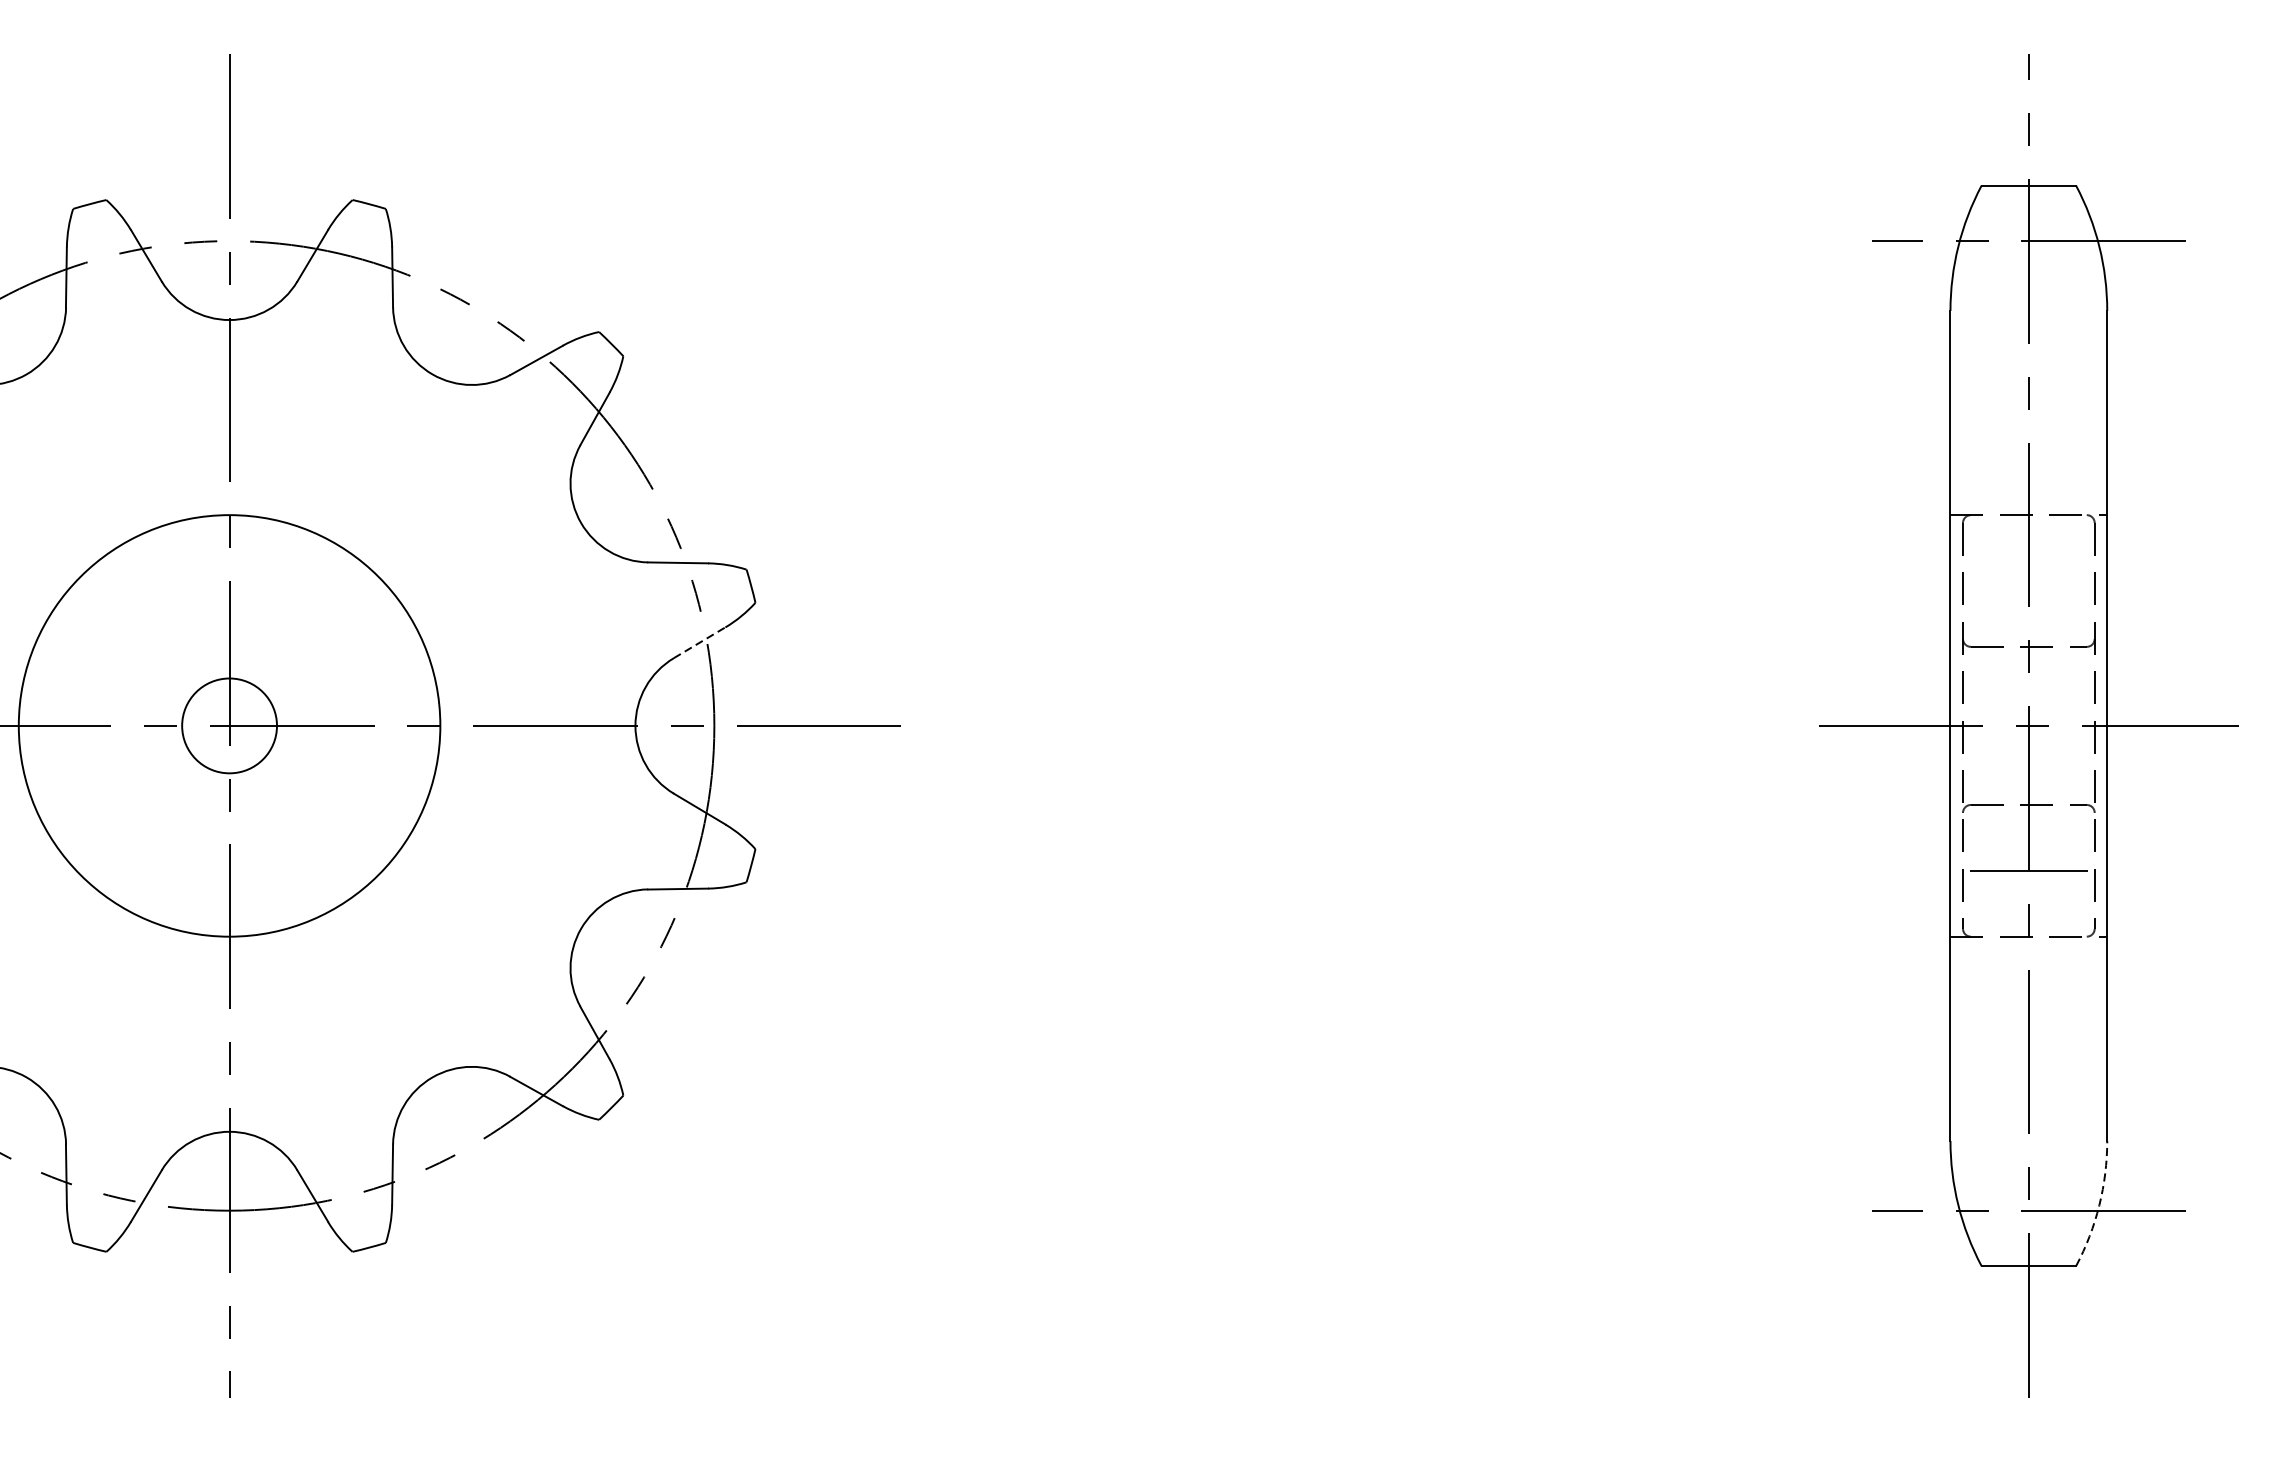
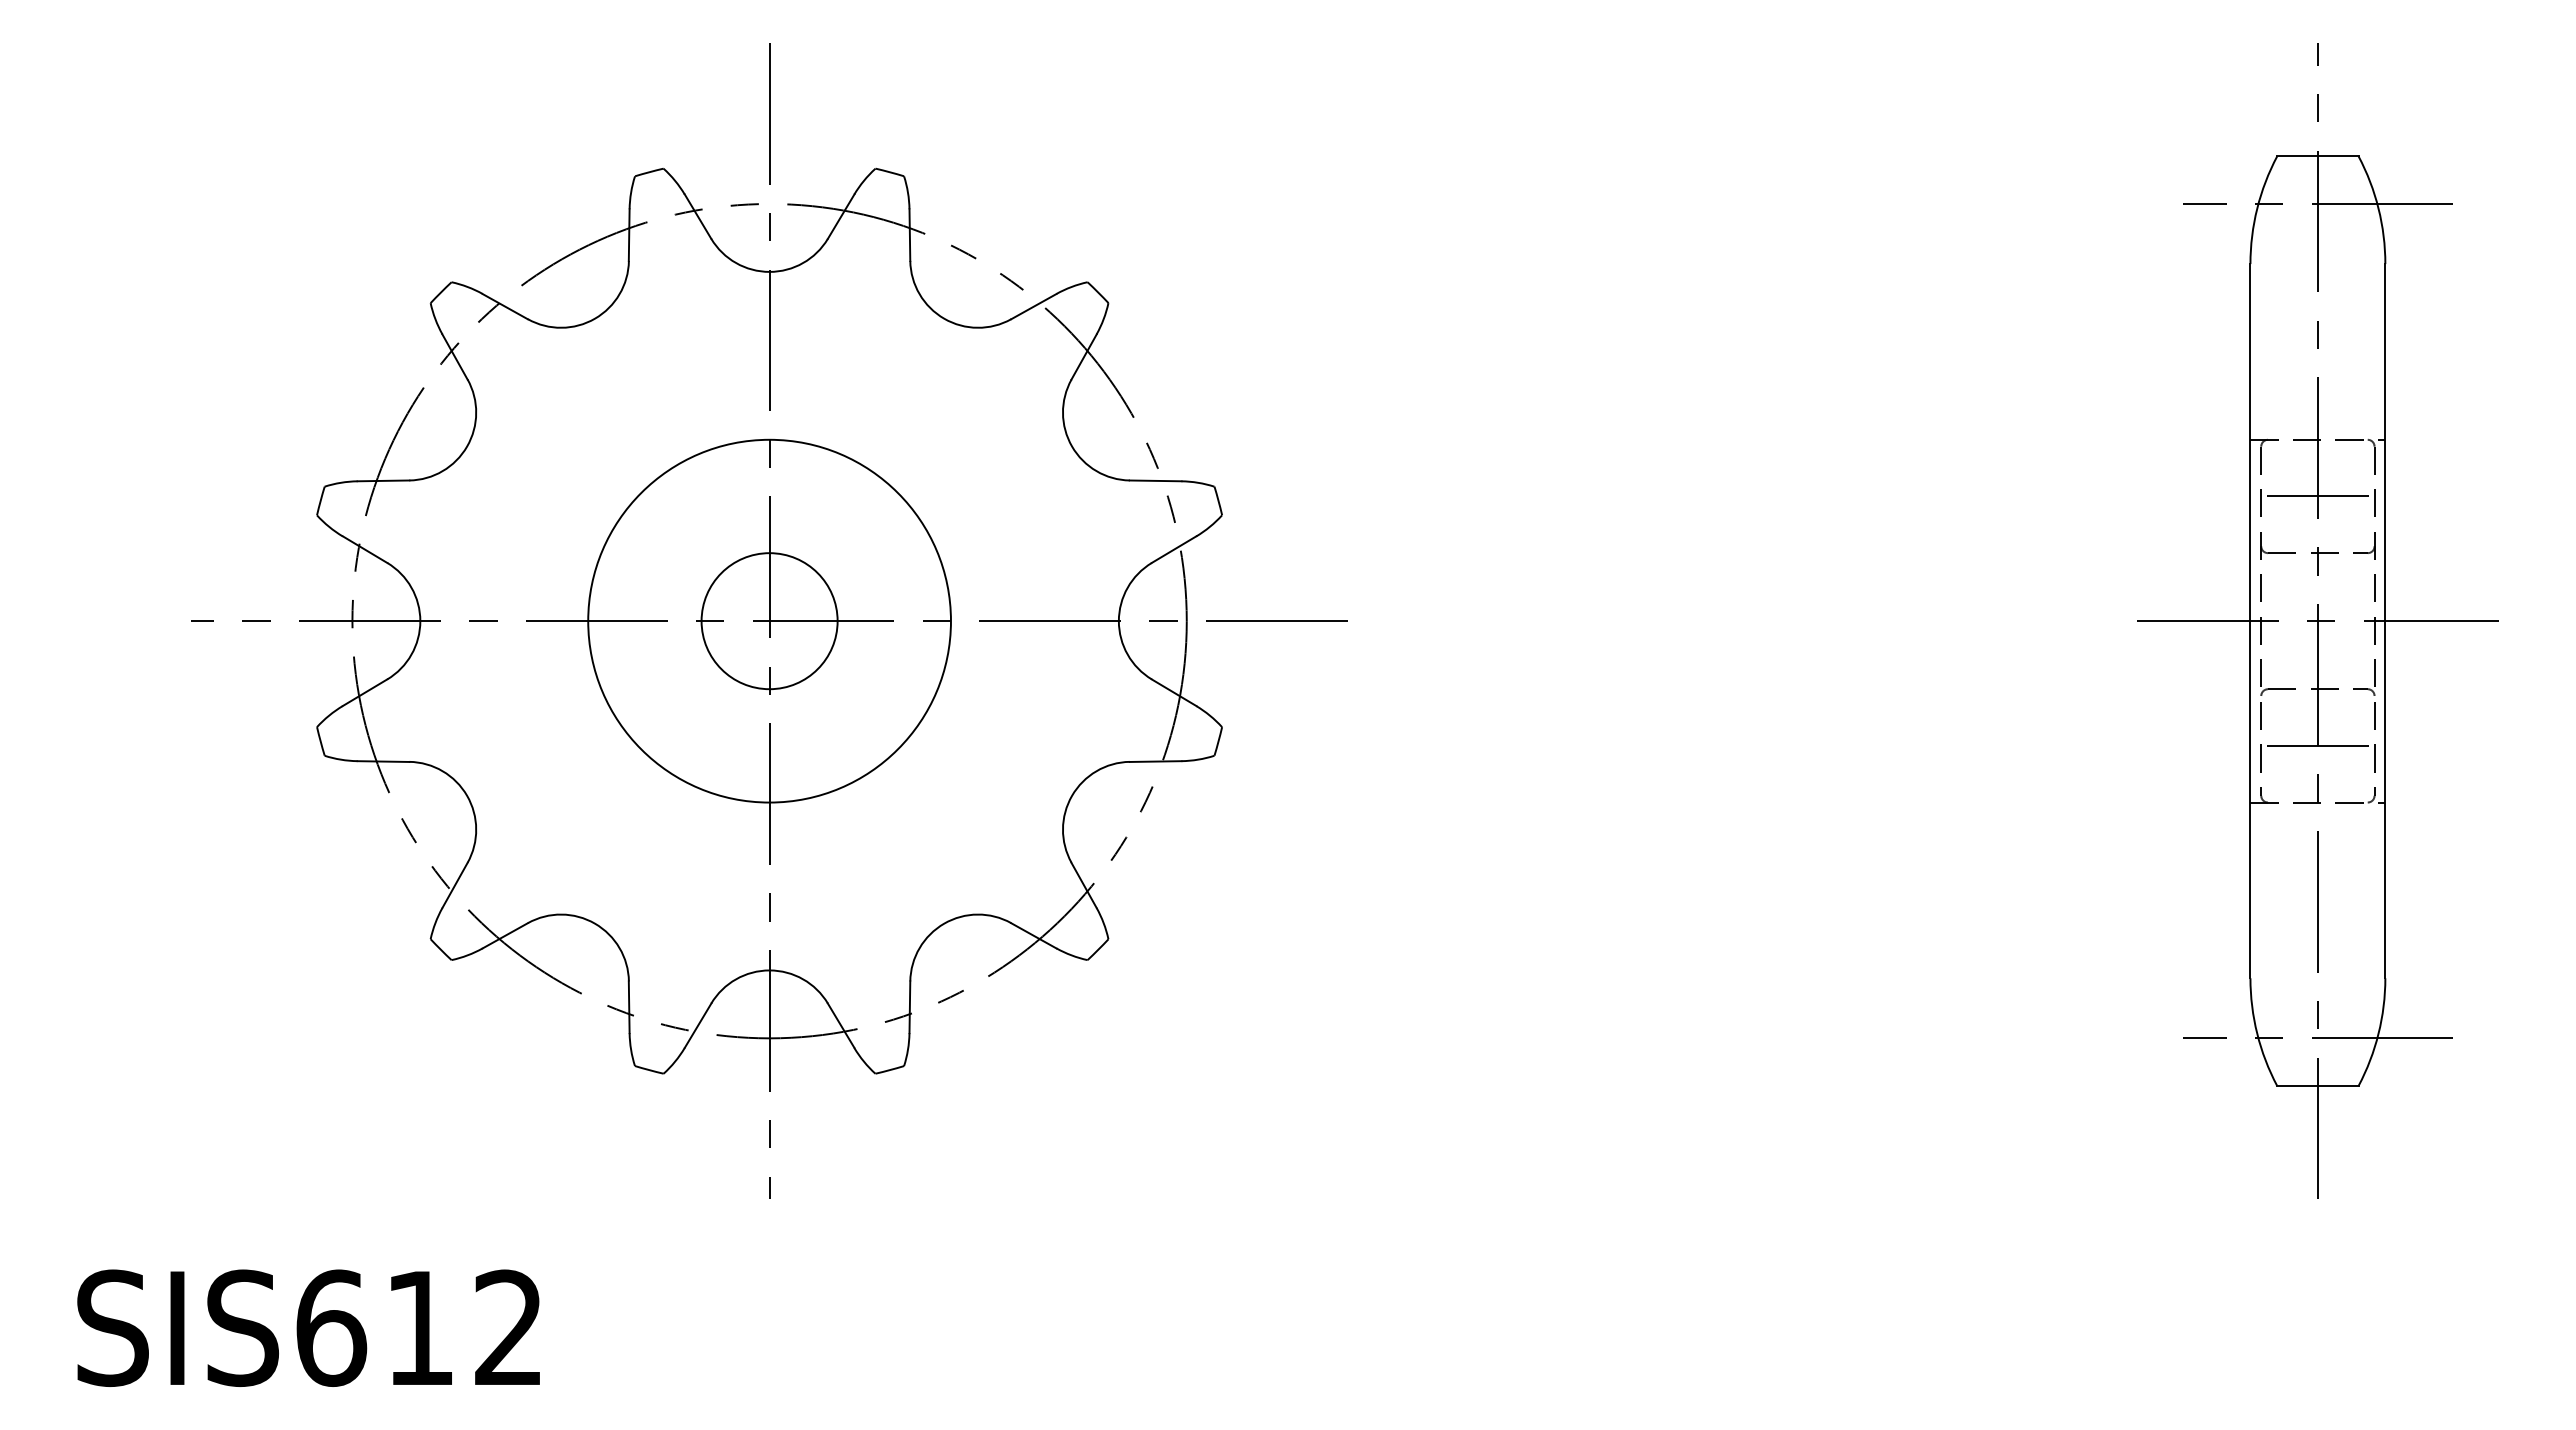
line: (2028, 581) -> (2317, 496), added
line: (700, 642) -> (1174, 549), dashed -> solid
circle: (229, 726) -> (769, 621), size x1.67
arc: (2099, 1205) -> (2378, 1033), dashed -> solid

